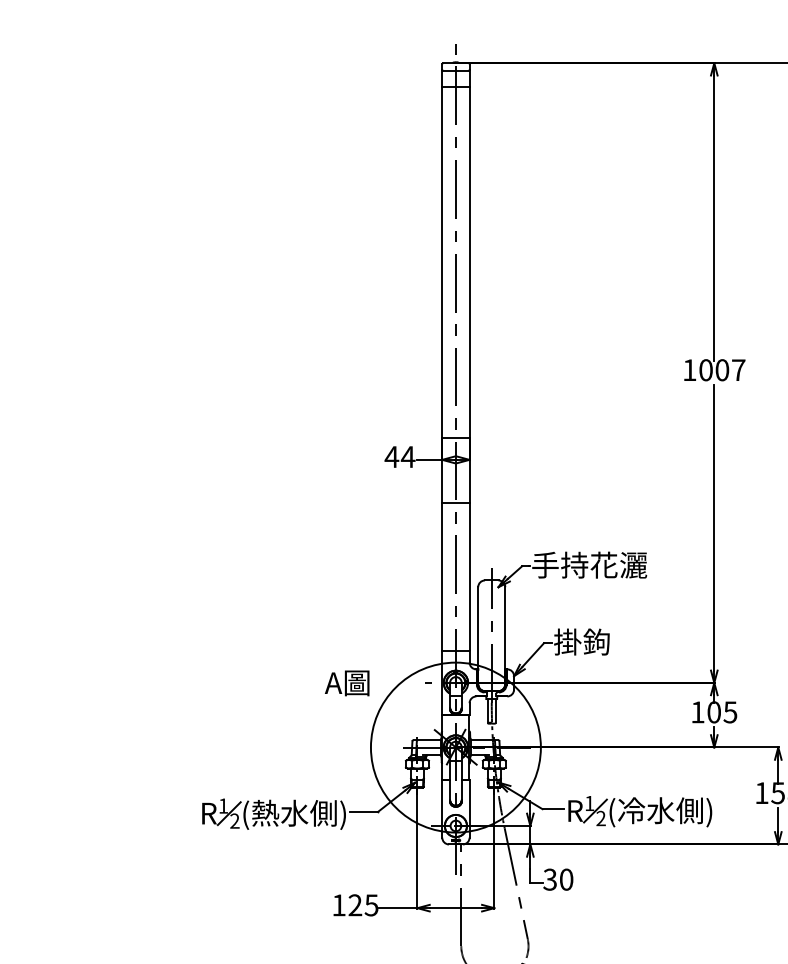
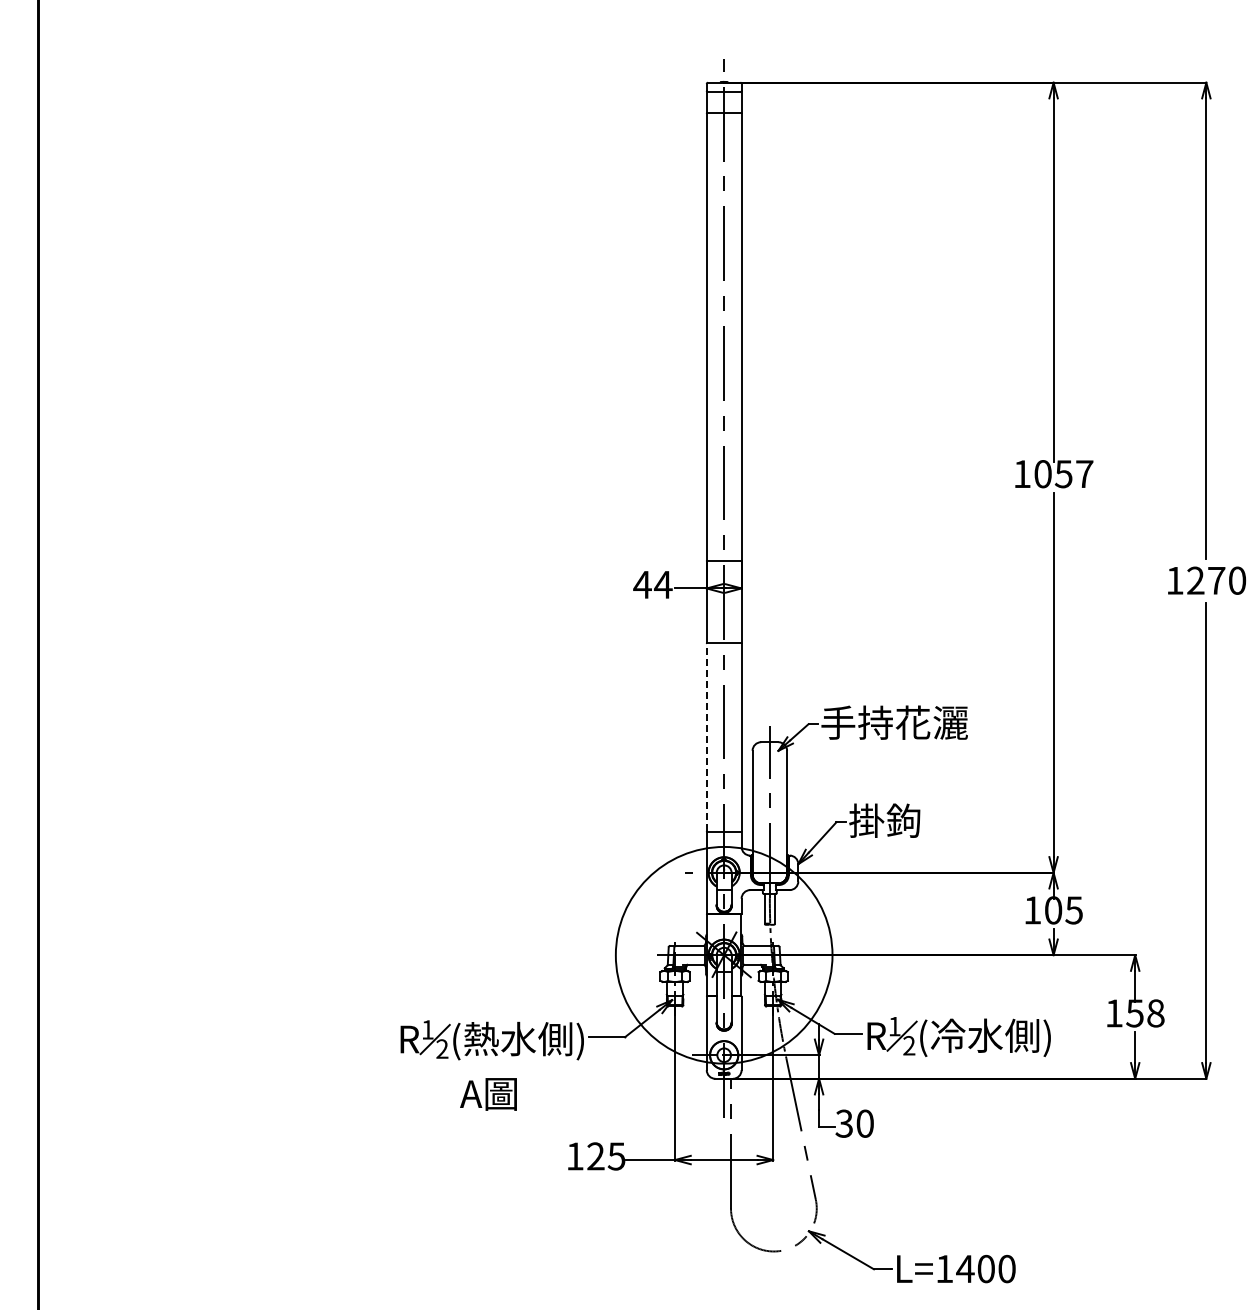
text: (722, 370) -> (1063, 474), 1007 -> 1057
line: (442, 576) -> (706, 737), solid -> dashed
text: (347, 683) -> (488, 1094), moved

